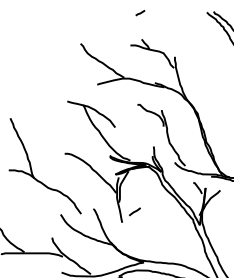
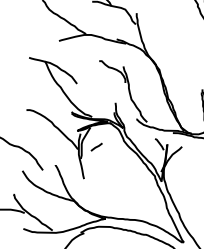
line: (134, 211) -> (96, 146), moved

